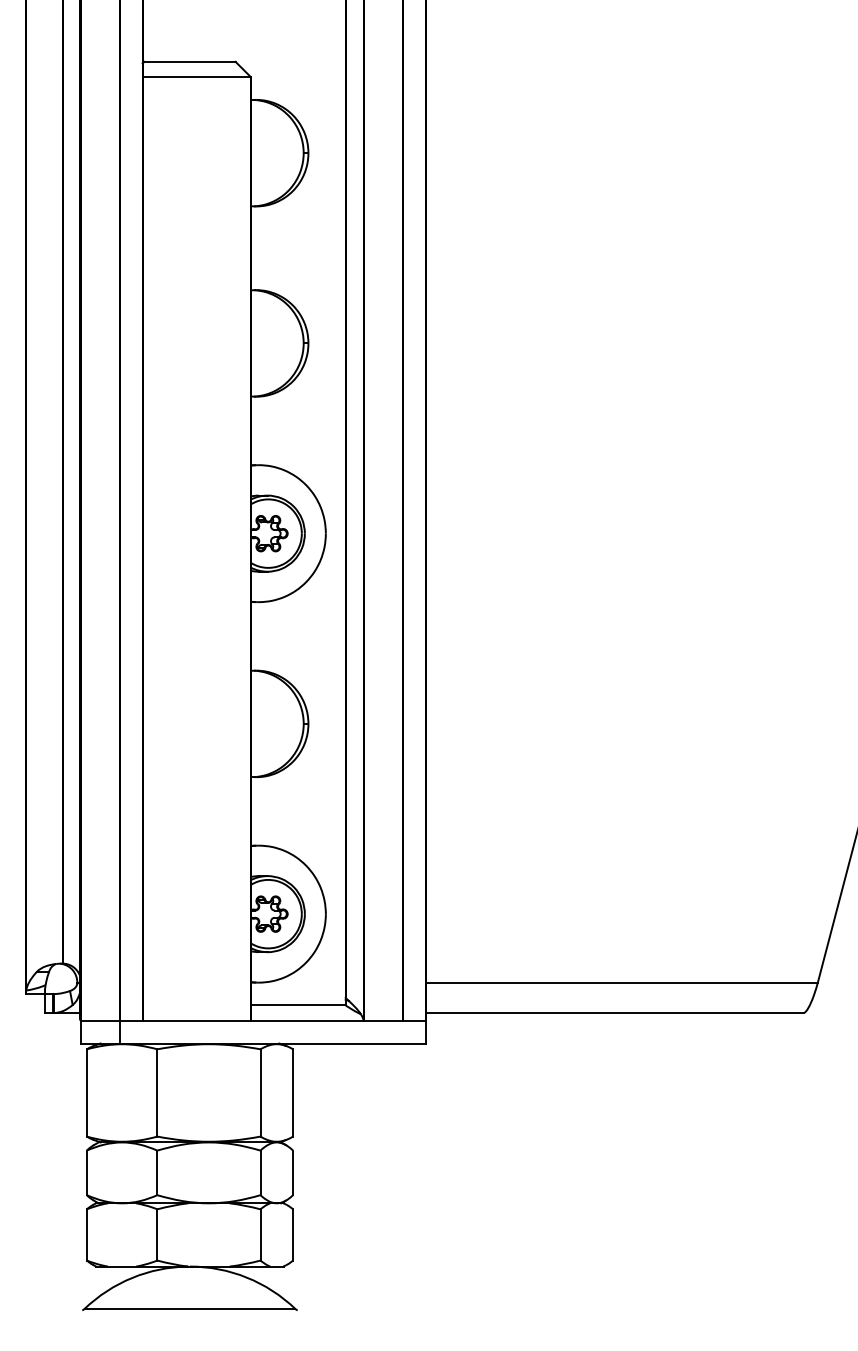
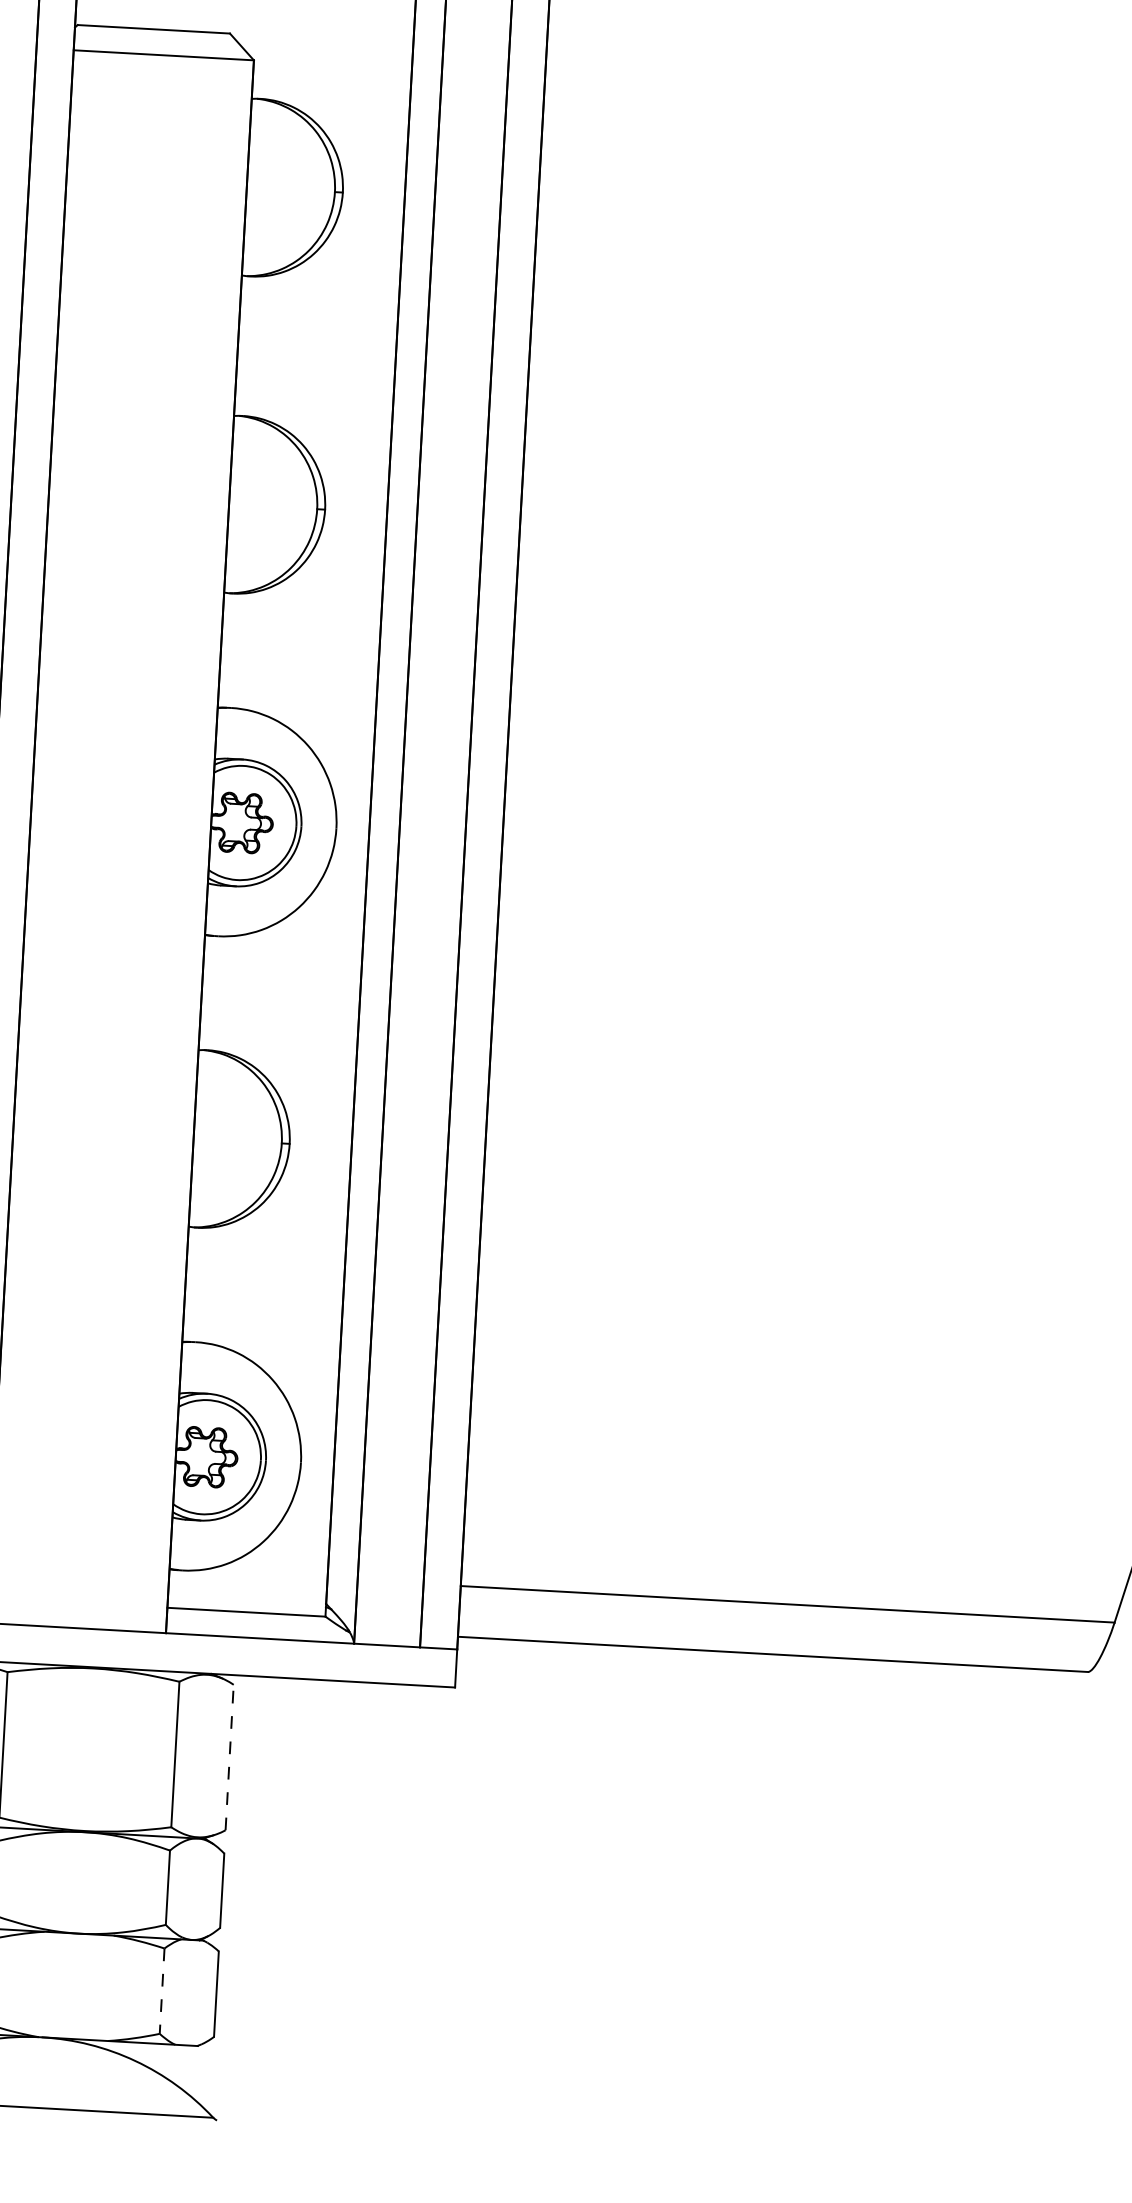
line: (293, 1092) -> (230, 1756), solid -> dashed
line: (260, 1234) -> (162, 1990), solid -> dashed

